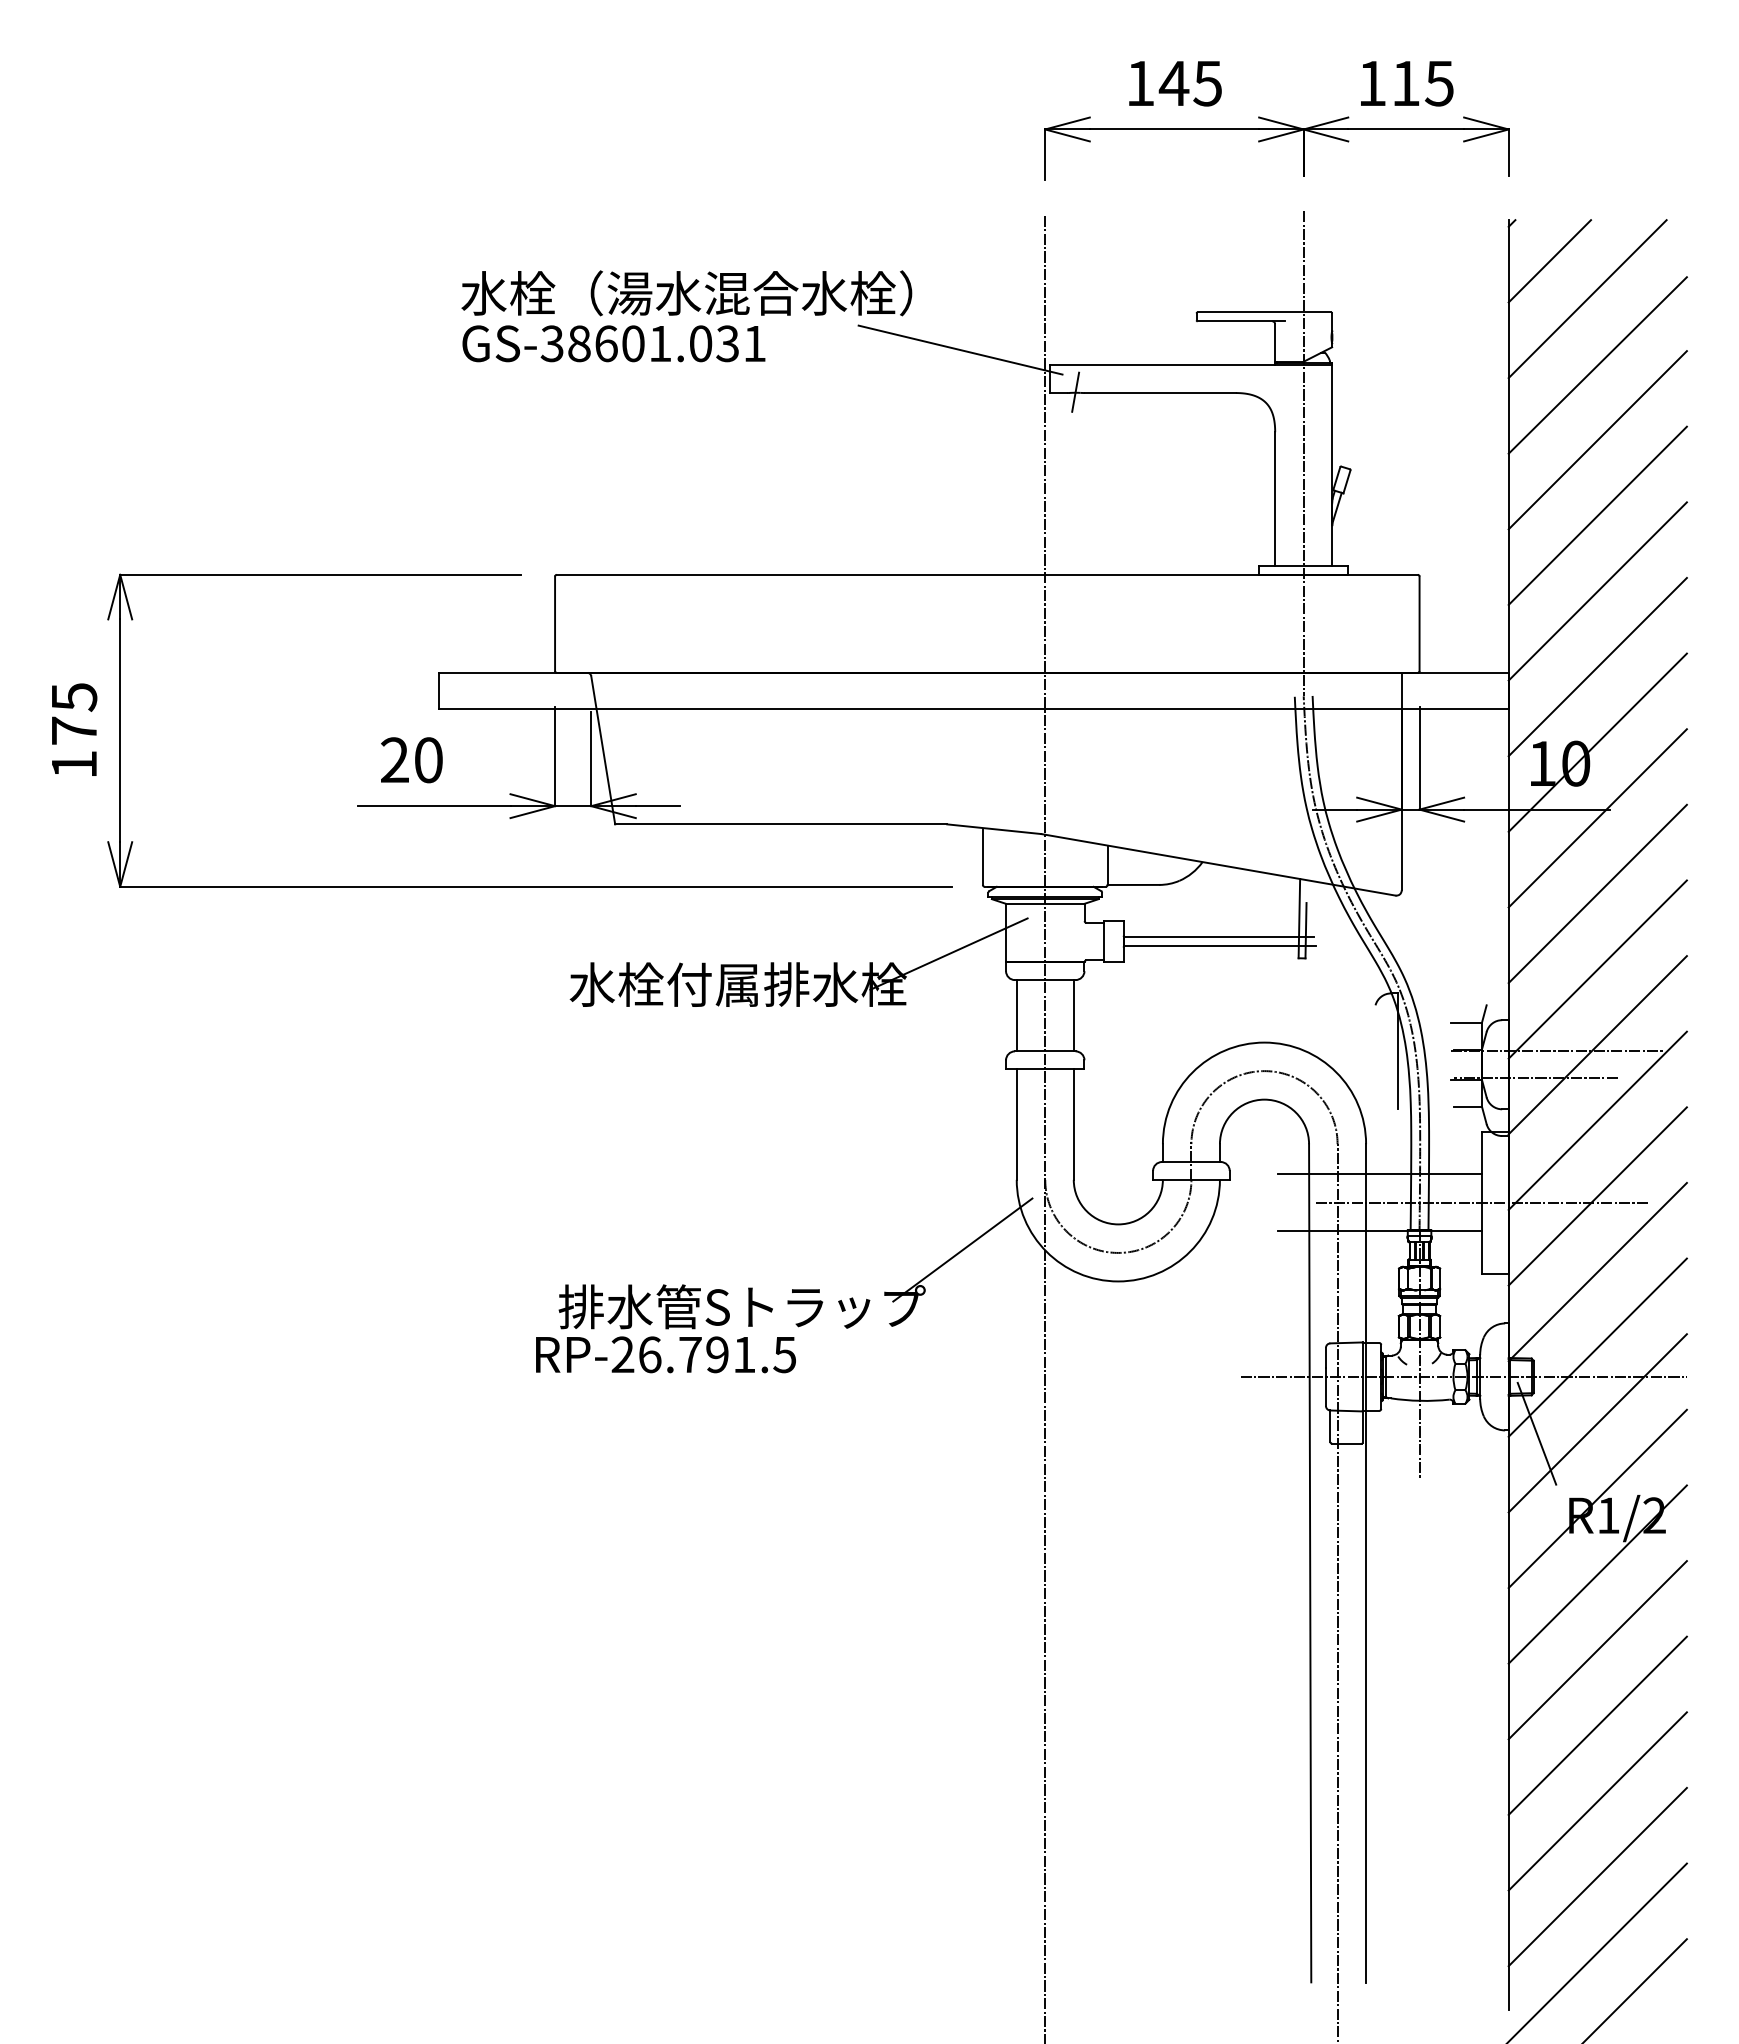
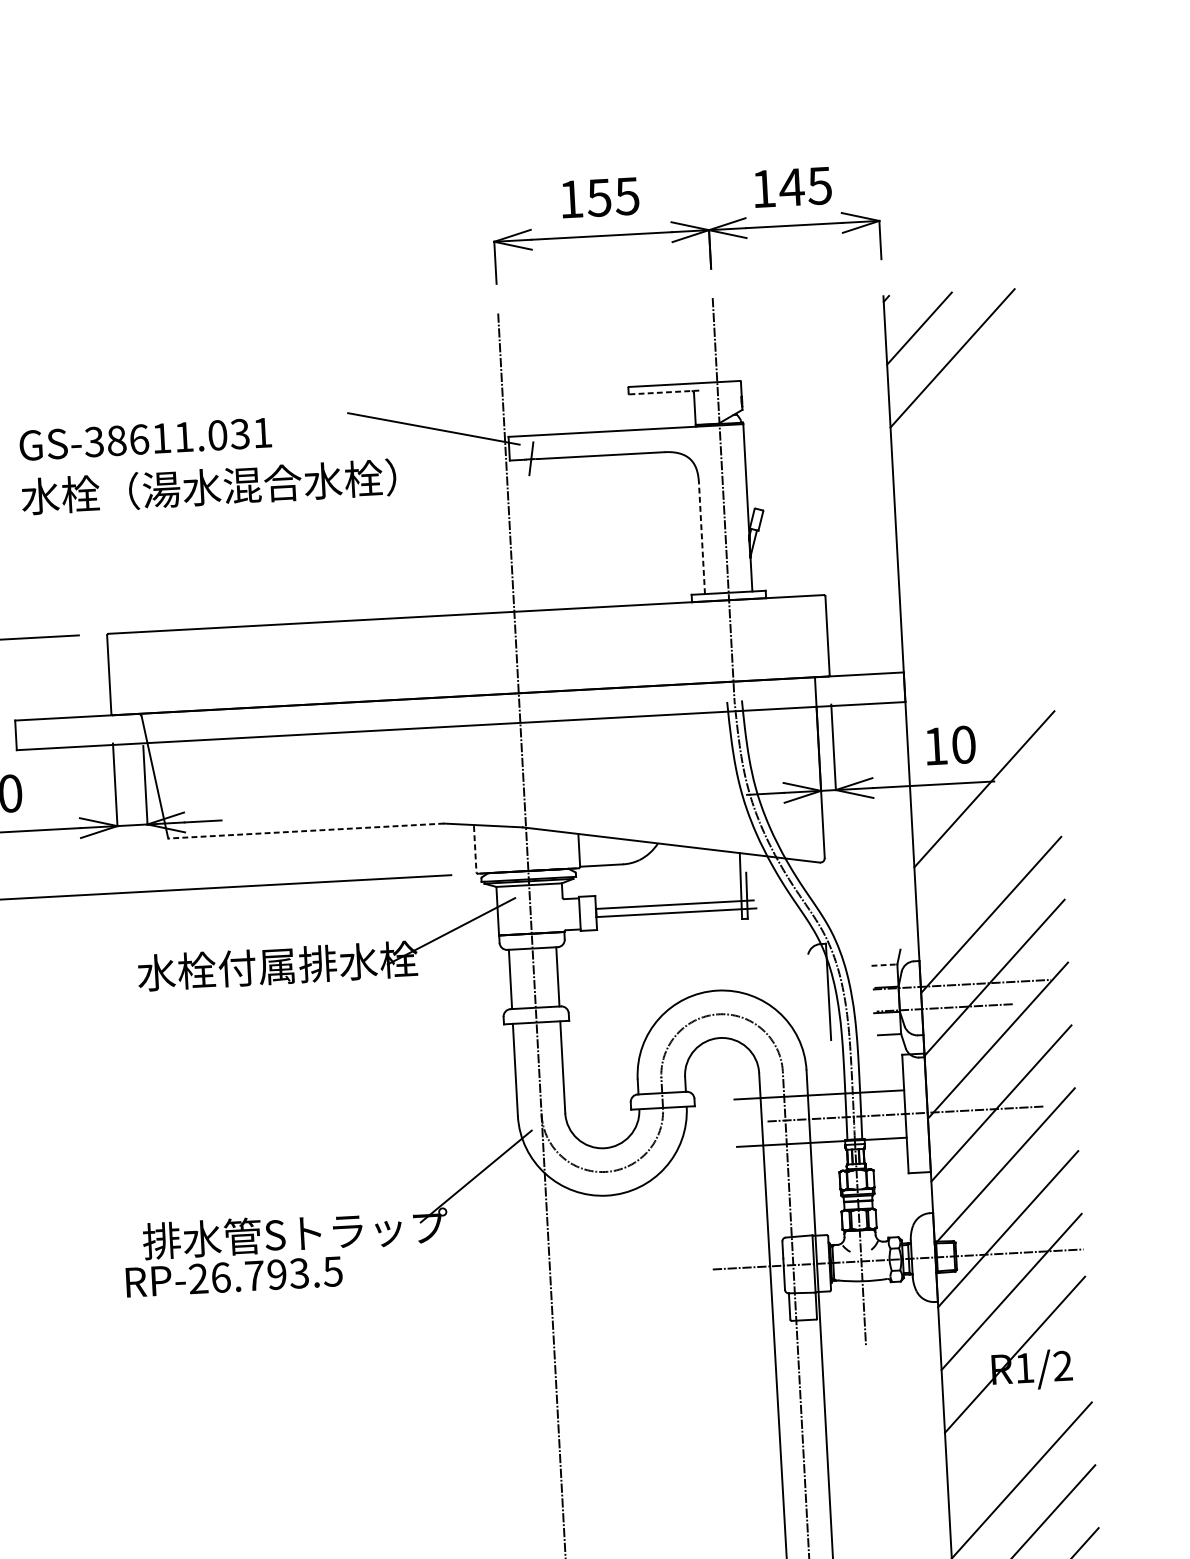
text: (1173, 83) -> (598, 197), 145 -> 155
text: (1405, 83) -> (791, 187), 115 -> 145
text: (686, 293) -> (208, 487), moved
line: (1241, 321) -> (666, 392), solid -> dashed
text: (633, 343) -> (161, 438), GS-38601.031 -> GS-38611.031
line: (1597, 365) -> (963, 413), removed
line: (1597, 440) -> (967, 475), removed
line: (1275, 499) -> (702, 538), solid -> dashed
line: (1597, 515) -> (970, 537), removed
line: (1597, 591) -> (973, 600), removed
line: (1597, 666) -> (977, 663), removed
line: (1597, 742) -> (980, 726), removed
line: (780, 824) -> (305, 831), solid -> dashed
line: (982, 857) -> (474, 849), solid -> dashed
line: (1597, 893) -> (987, 851), removed
line: (1466, 1022) -> (884, 964), solid -> dashed
text: (743, 1354) -> (298, 1273), RP-26.791.5 -> RP-26.793.5
line: (1536, 1433) -> (961, 1303), removed
line: (1597, 1574) -> (1018, 1417), removed

